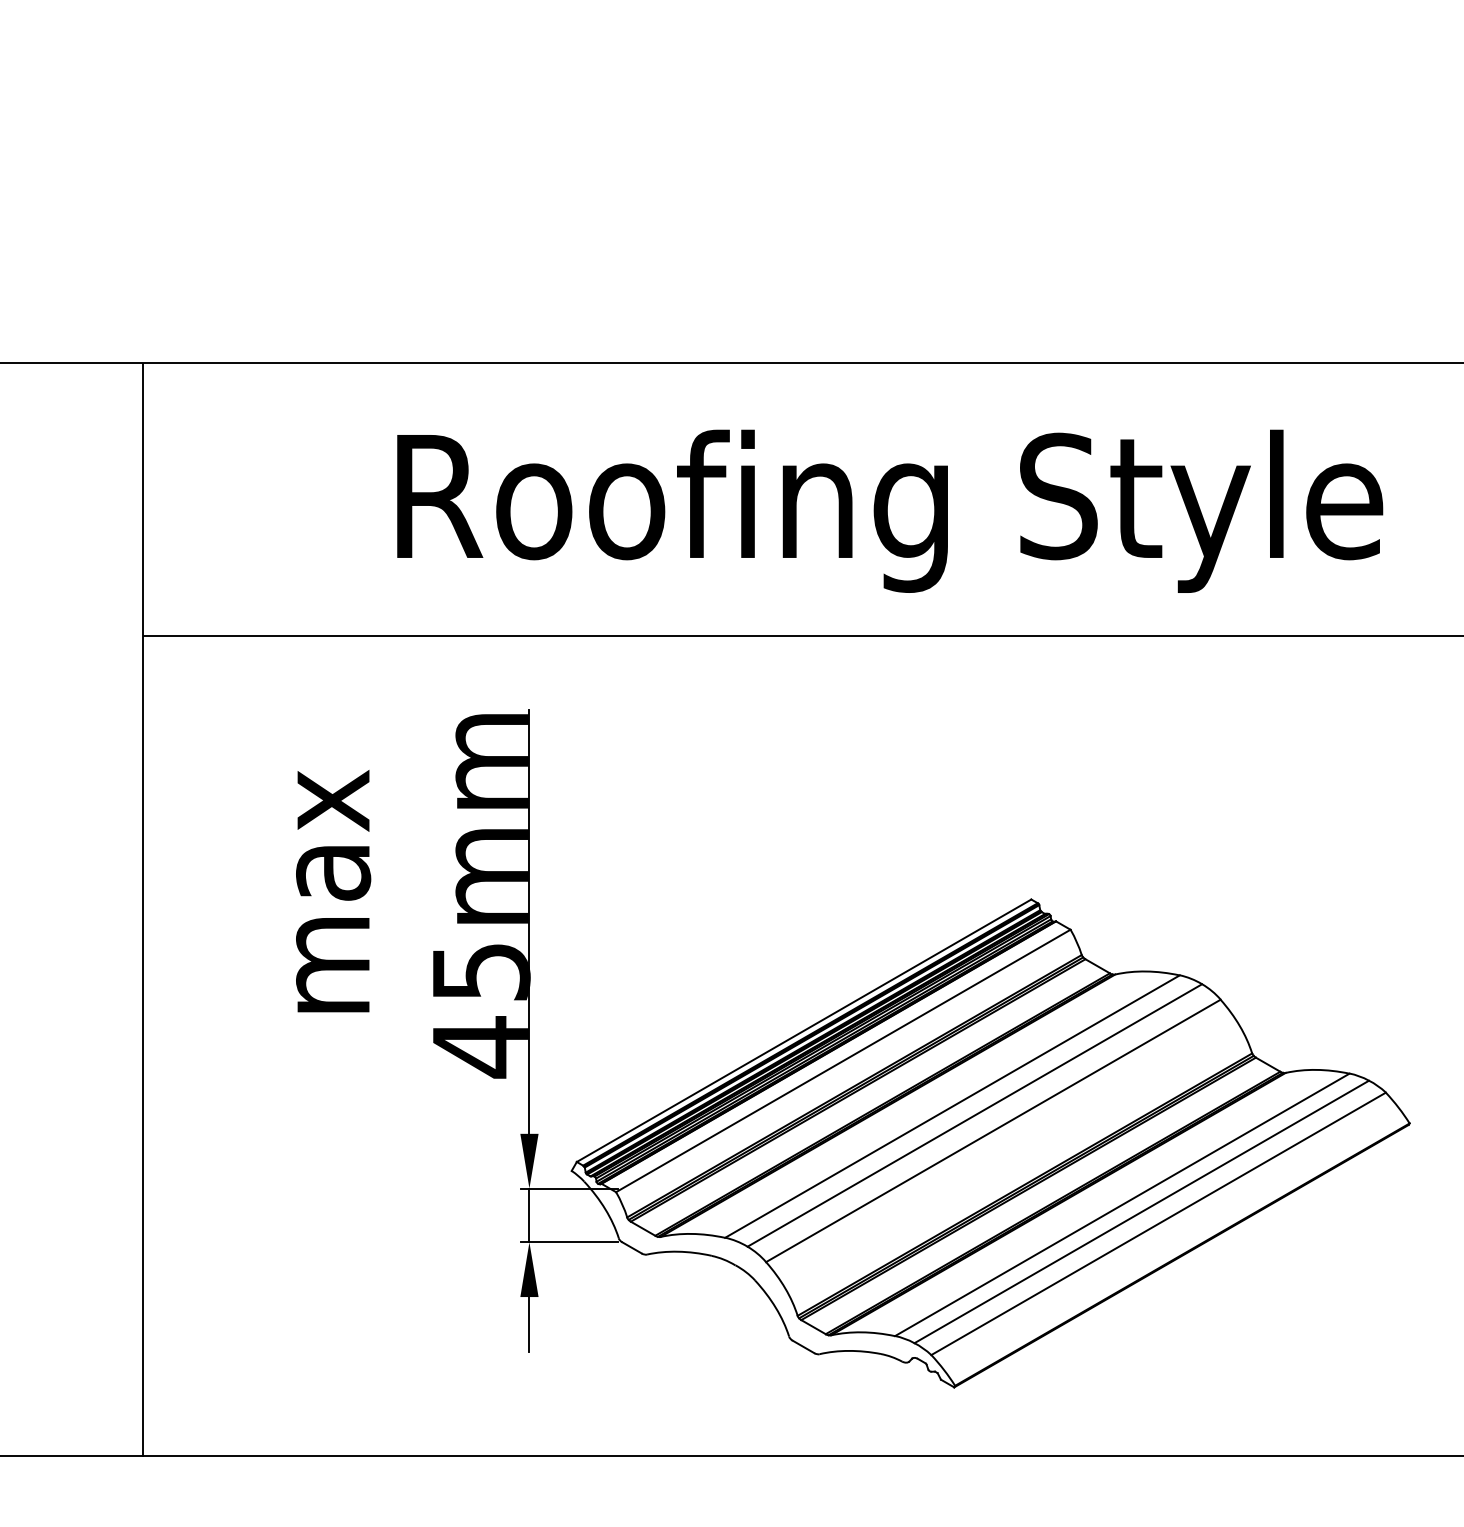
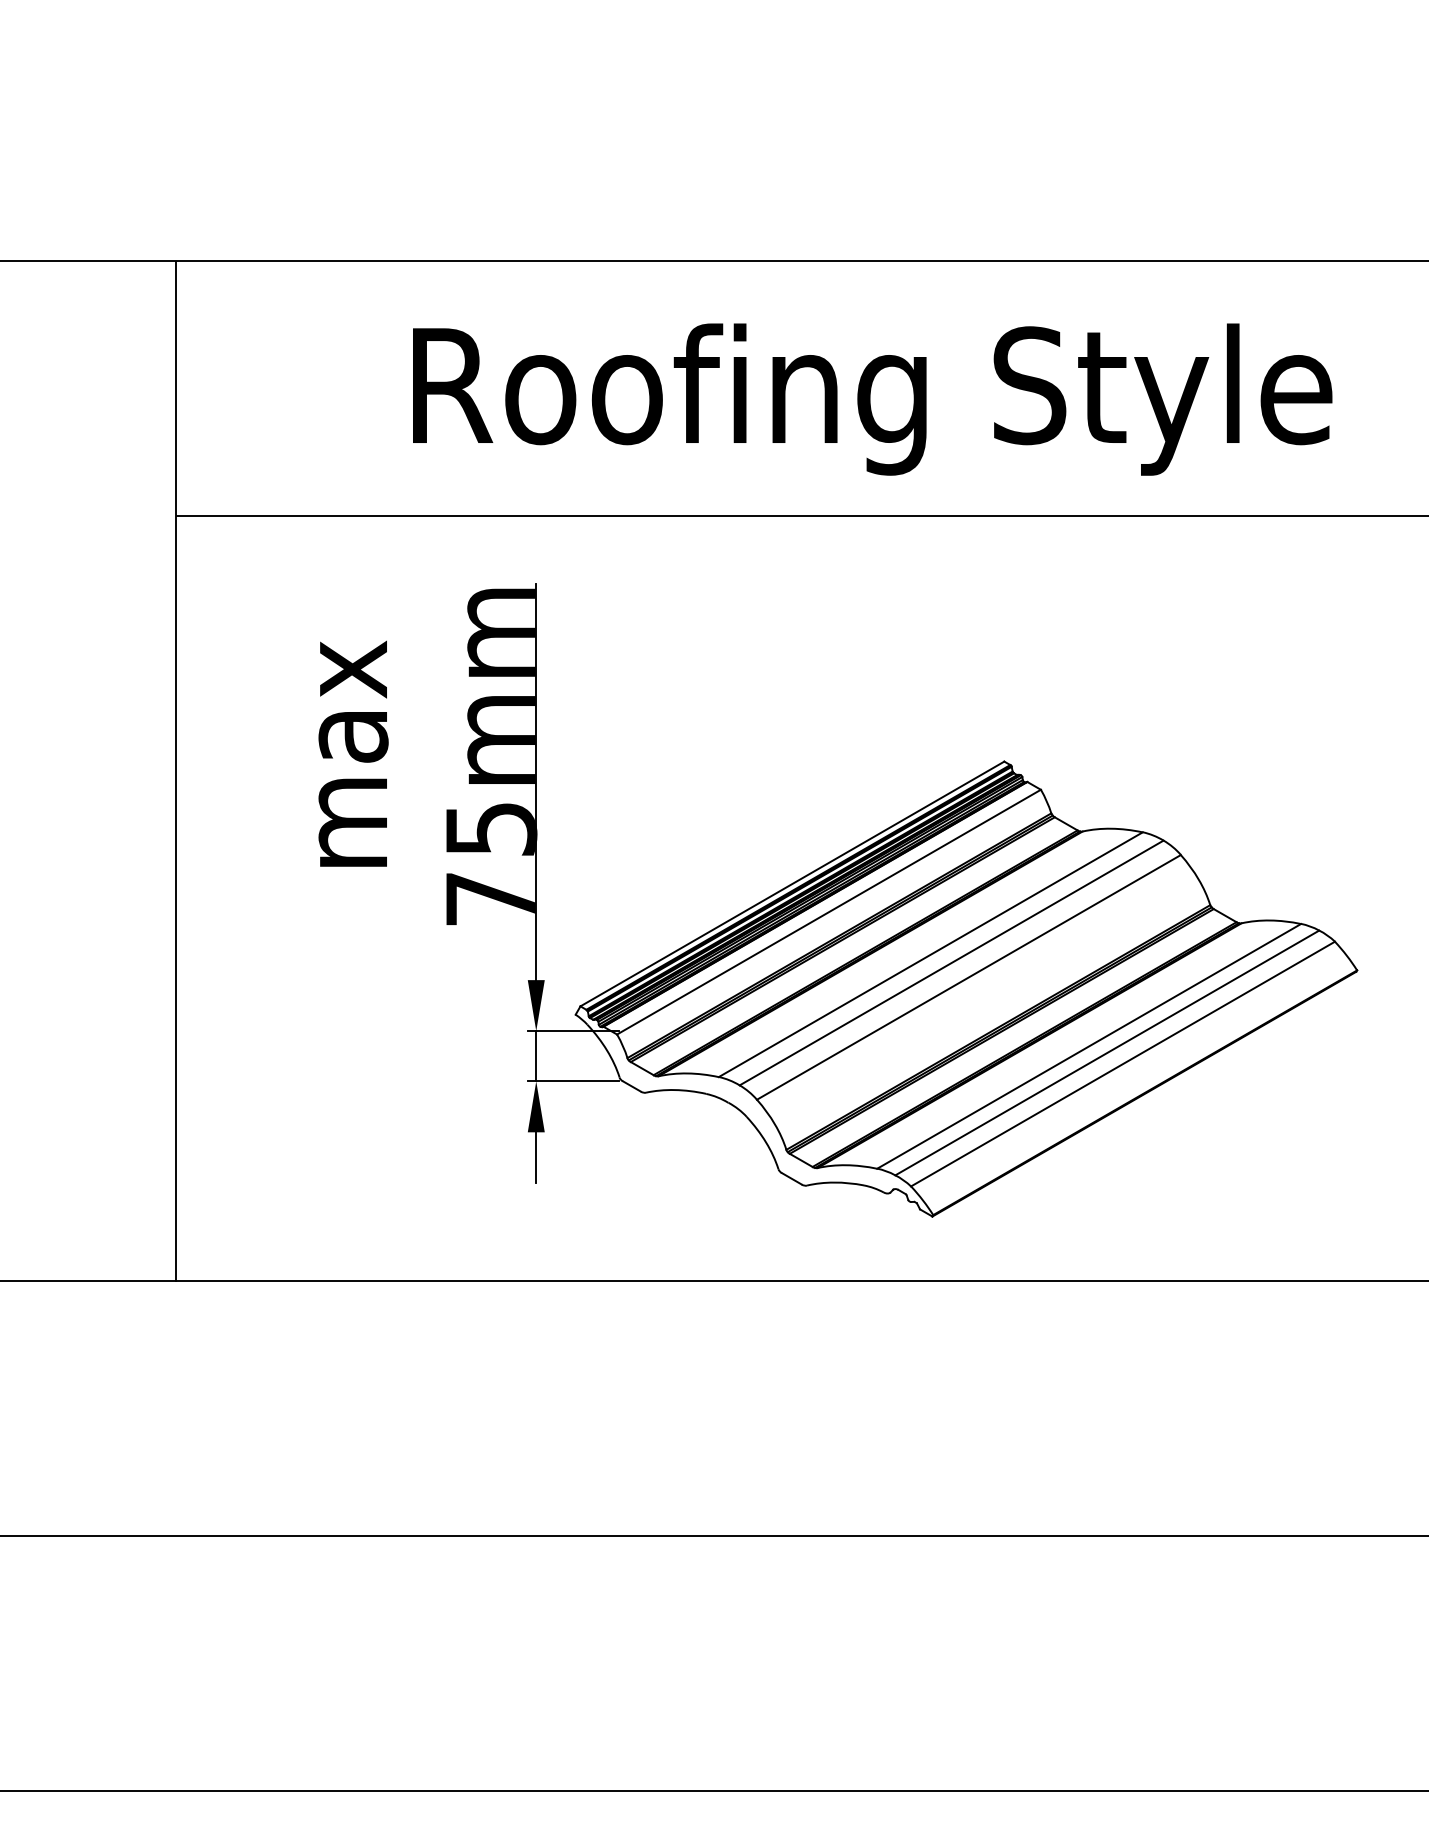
text: (480, 1047) -> (490, 899), 45mm -> 75mm

